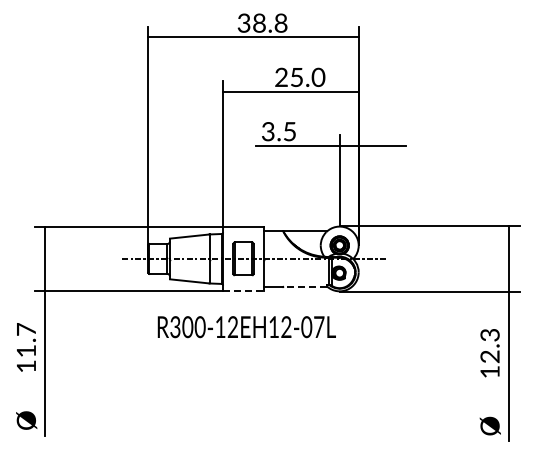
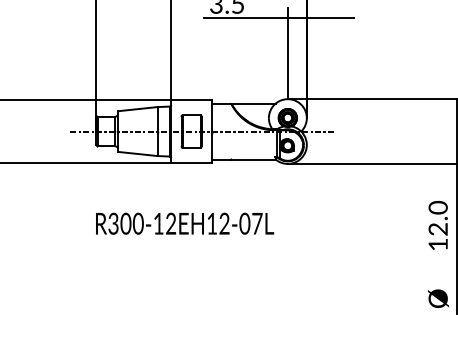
line: (304, 286) -> (252, 159), dashed -> solid
line: (243, 290) -> (191, 163), dashed -> solid
text: (246, 327) -> (184, 224), moved
text: (489, 334) -> (437, 207), 12.3 -> 12.0

